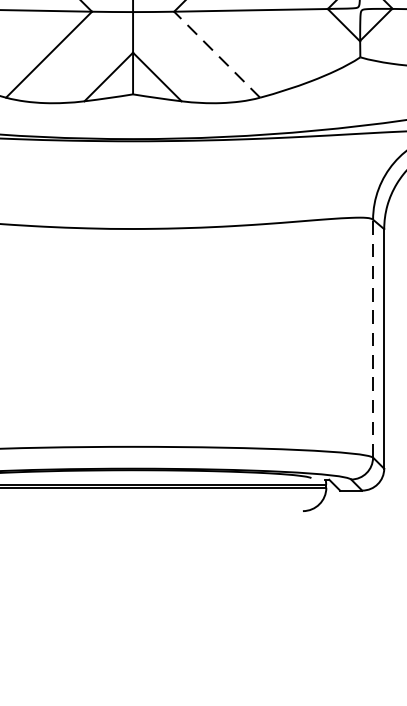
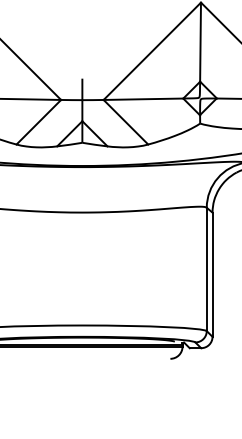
line: (216, 55) -> (125, 122), dashed -> solid
line: (372, 338) -> (206, 269), dashed -> solid

